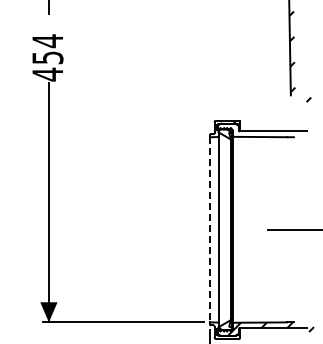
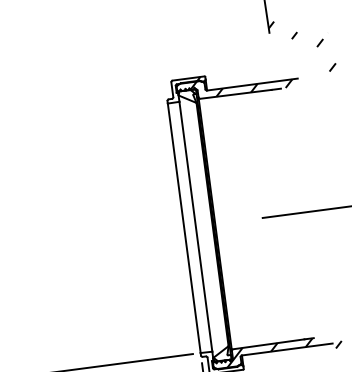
hatch: (265, 130) -> (241, 84), added
line: (209, 229) -> (183, 227), dashed -> solid

